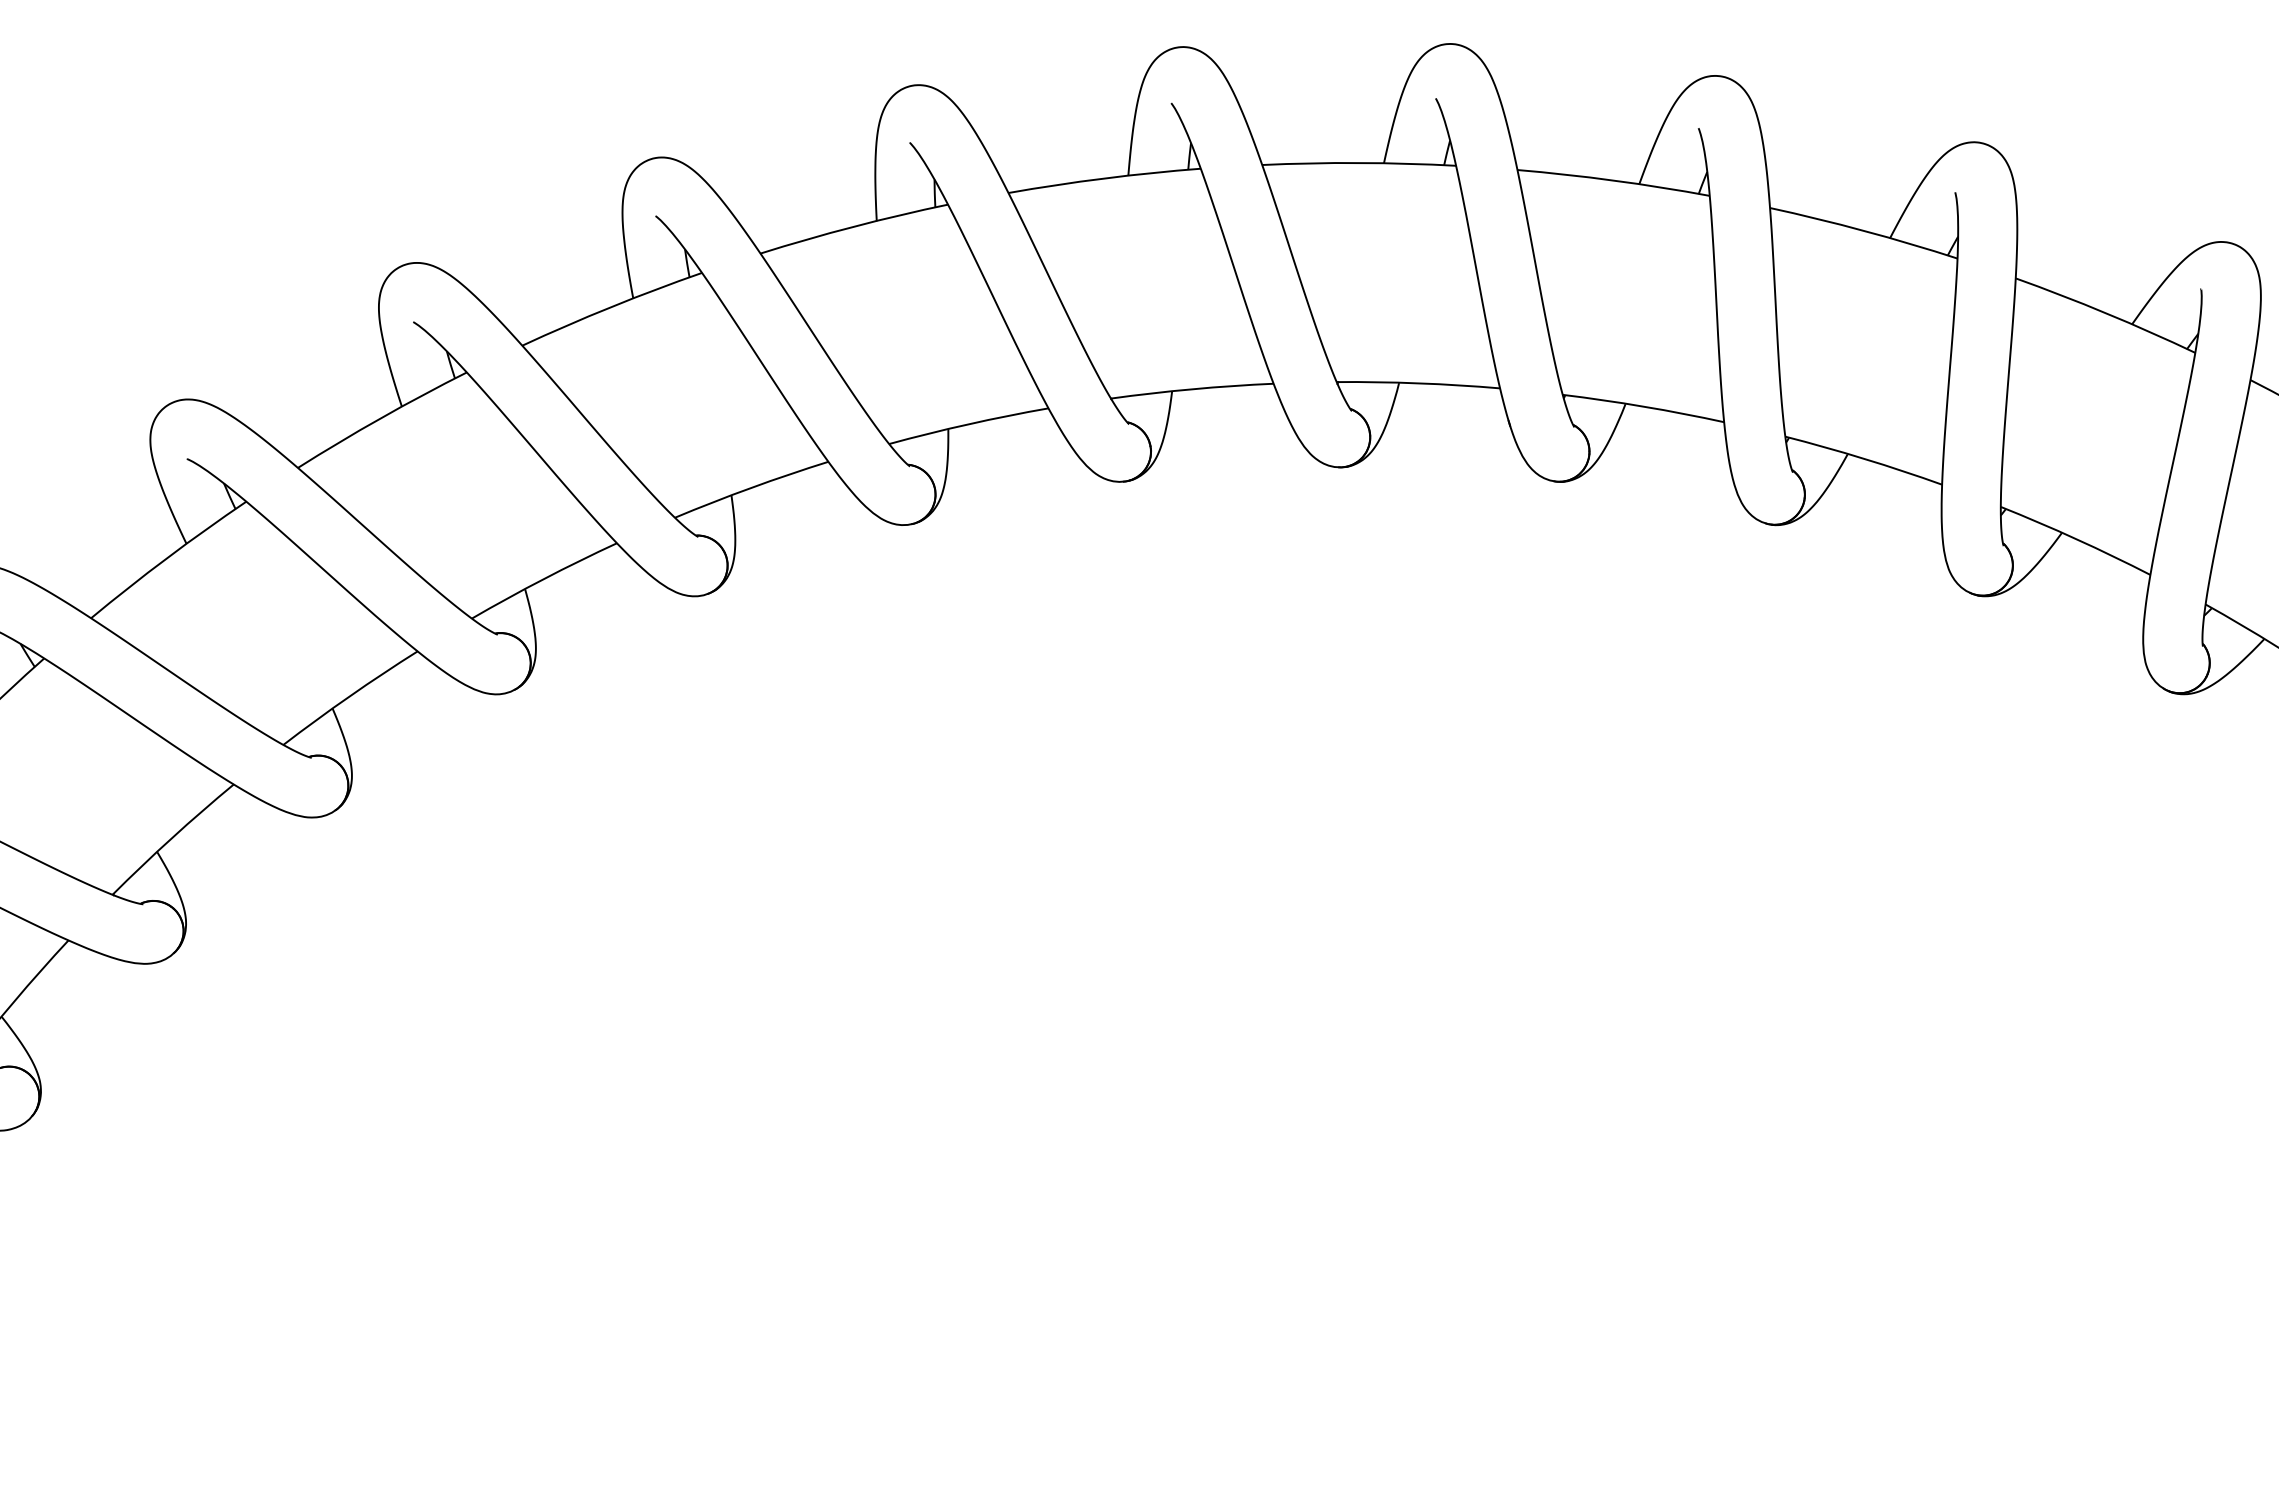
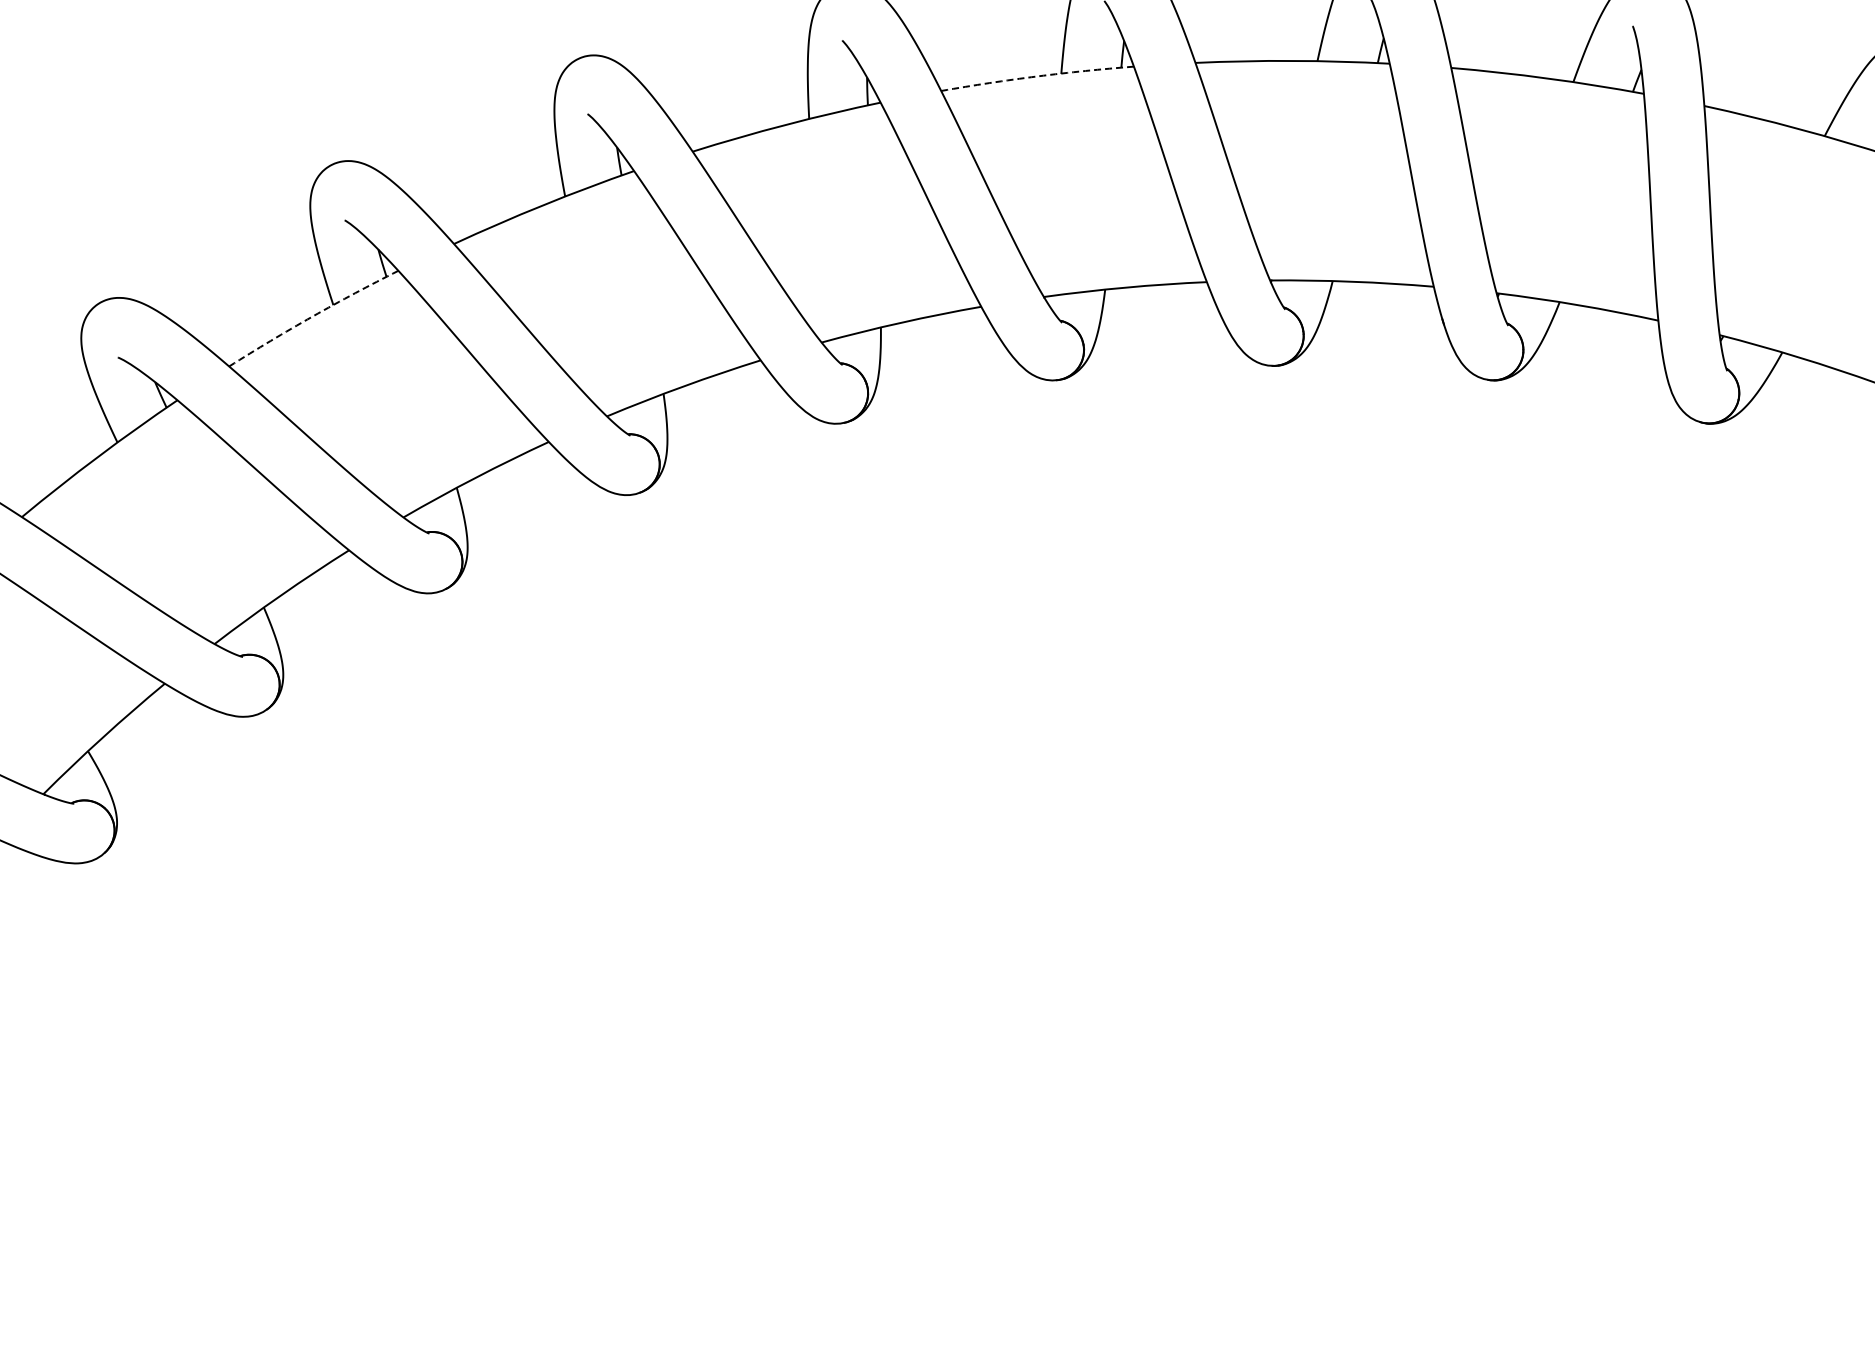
arc: (1104, 178) -> (1037, 76), solid -> dashed
arc: (381, 418) -> (312, 316), solid -> dashed

